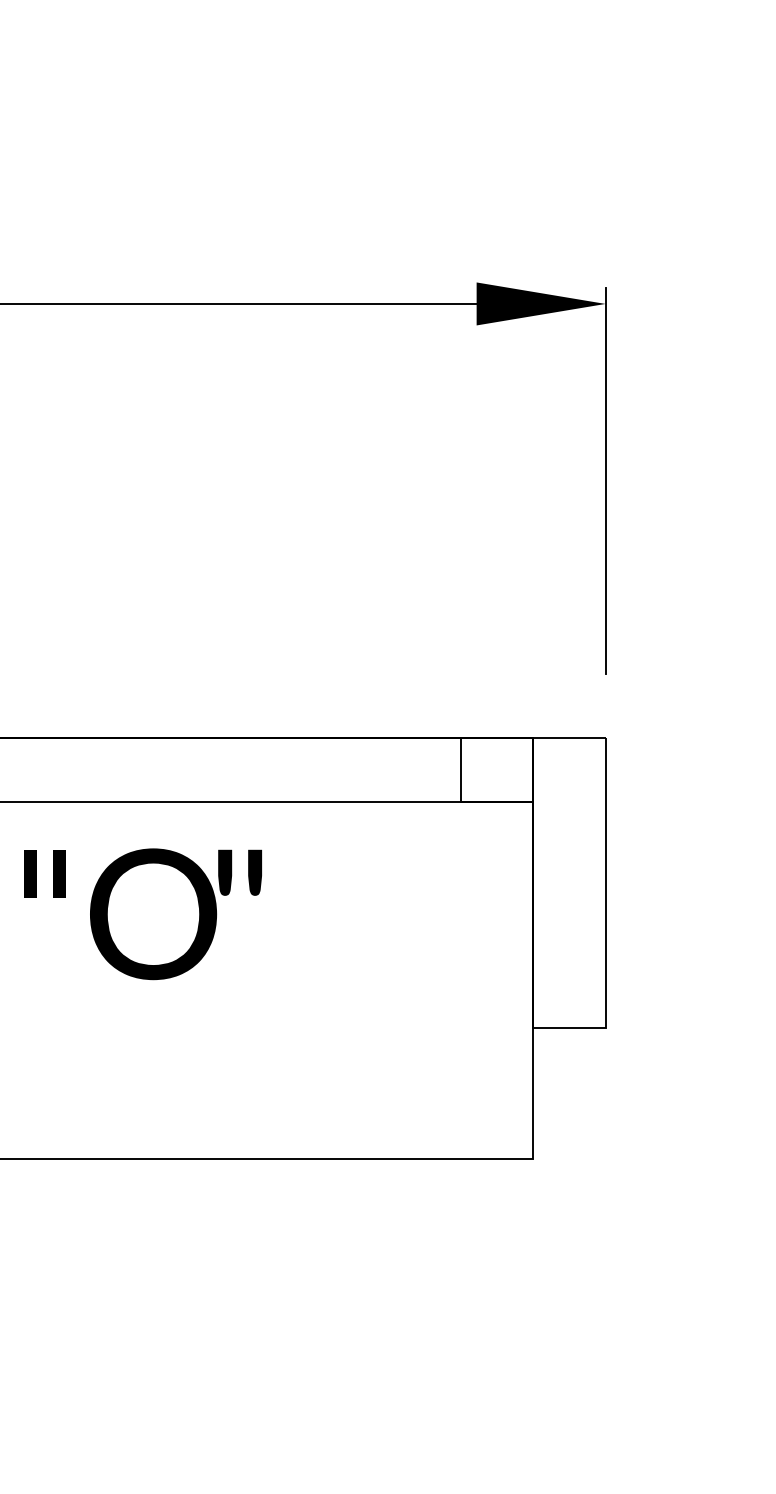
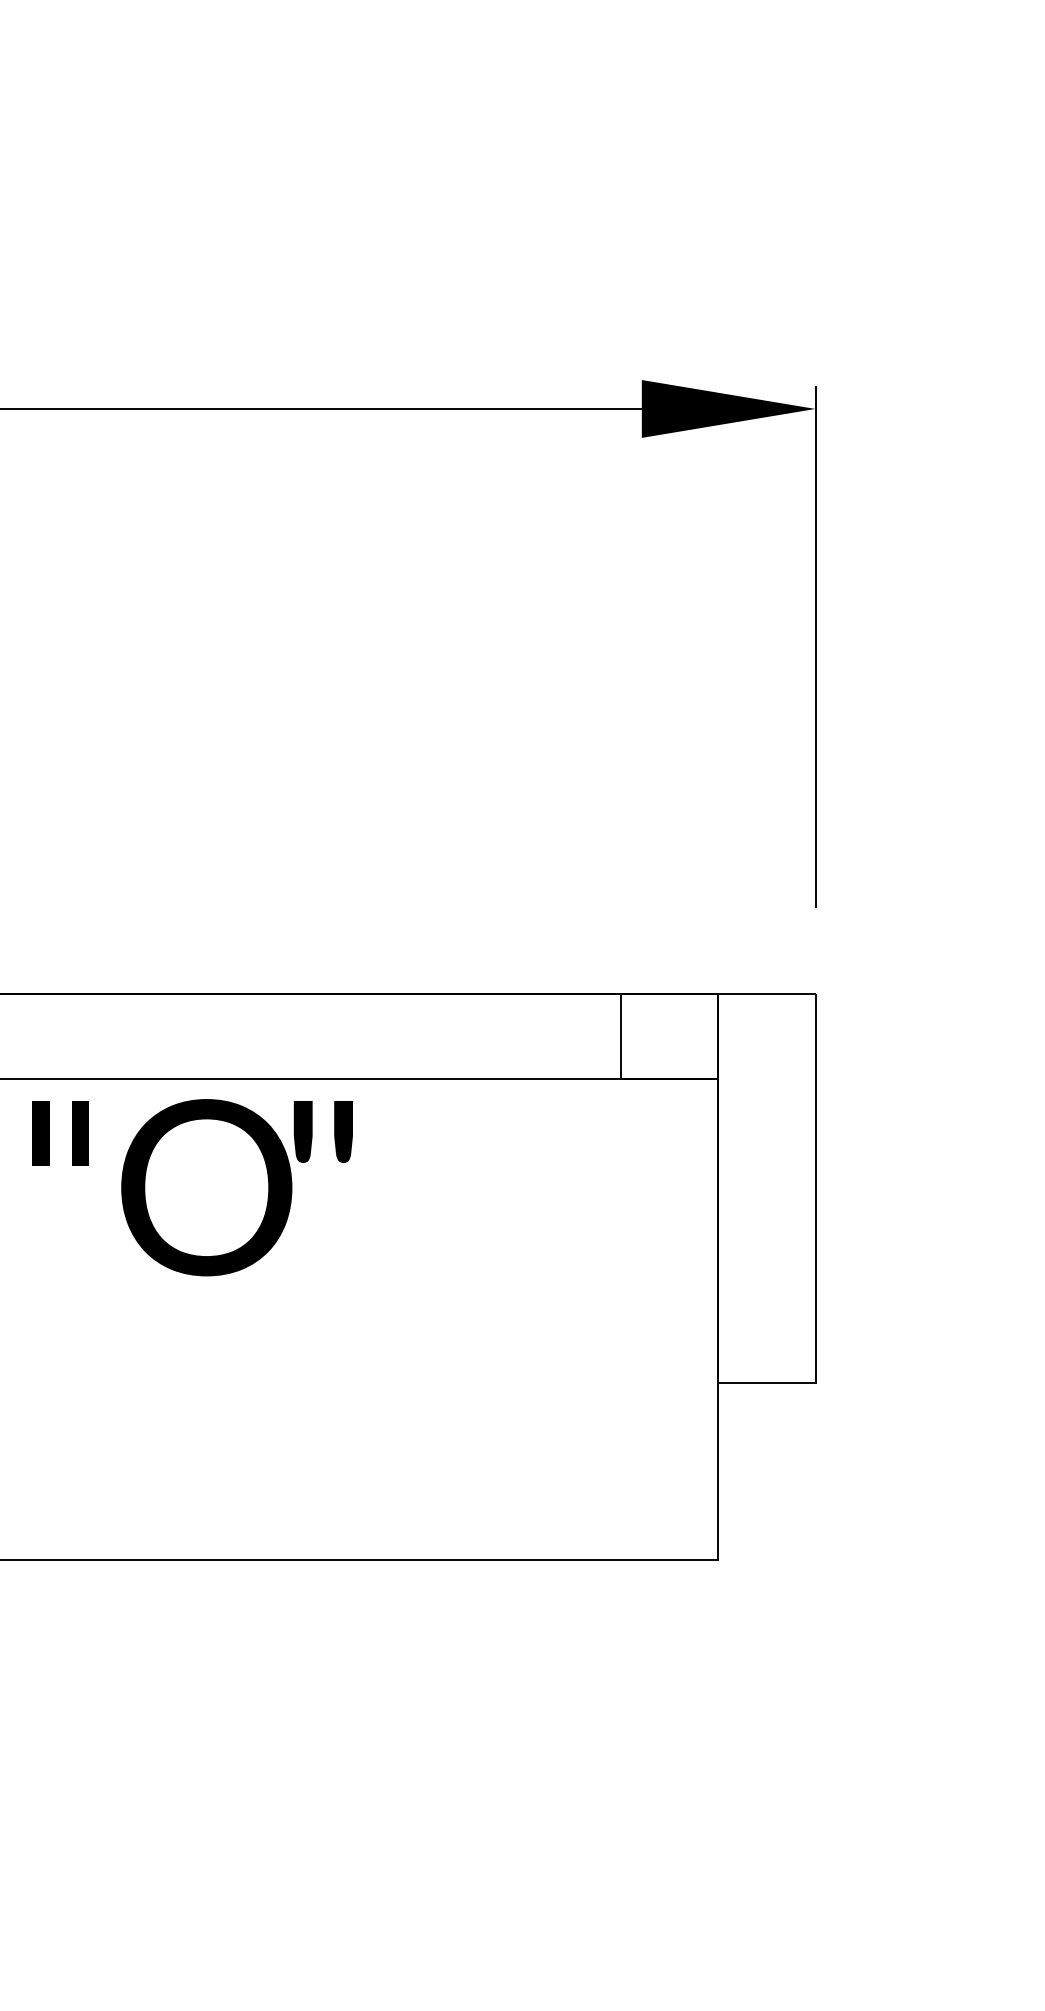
text: (142, 914) -> (192, 1187), moved

